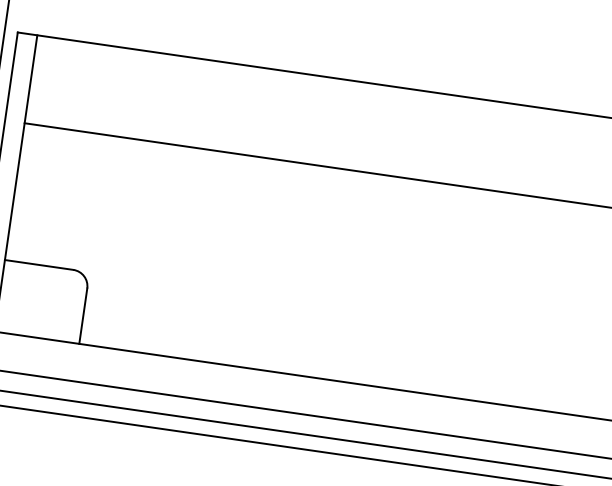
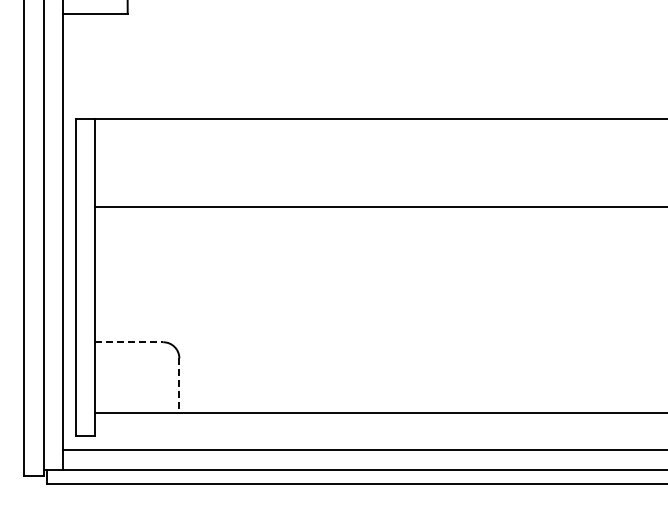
line: (39, 265) -> (129, 342), solid -> dashed
line: (83, 316) -> (179, 386), solid -> dashed

